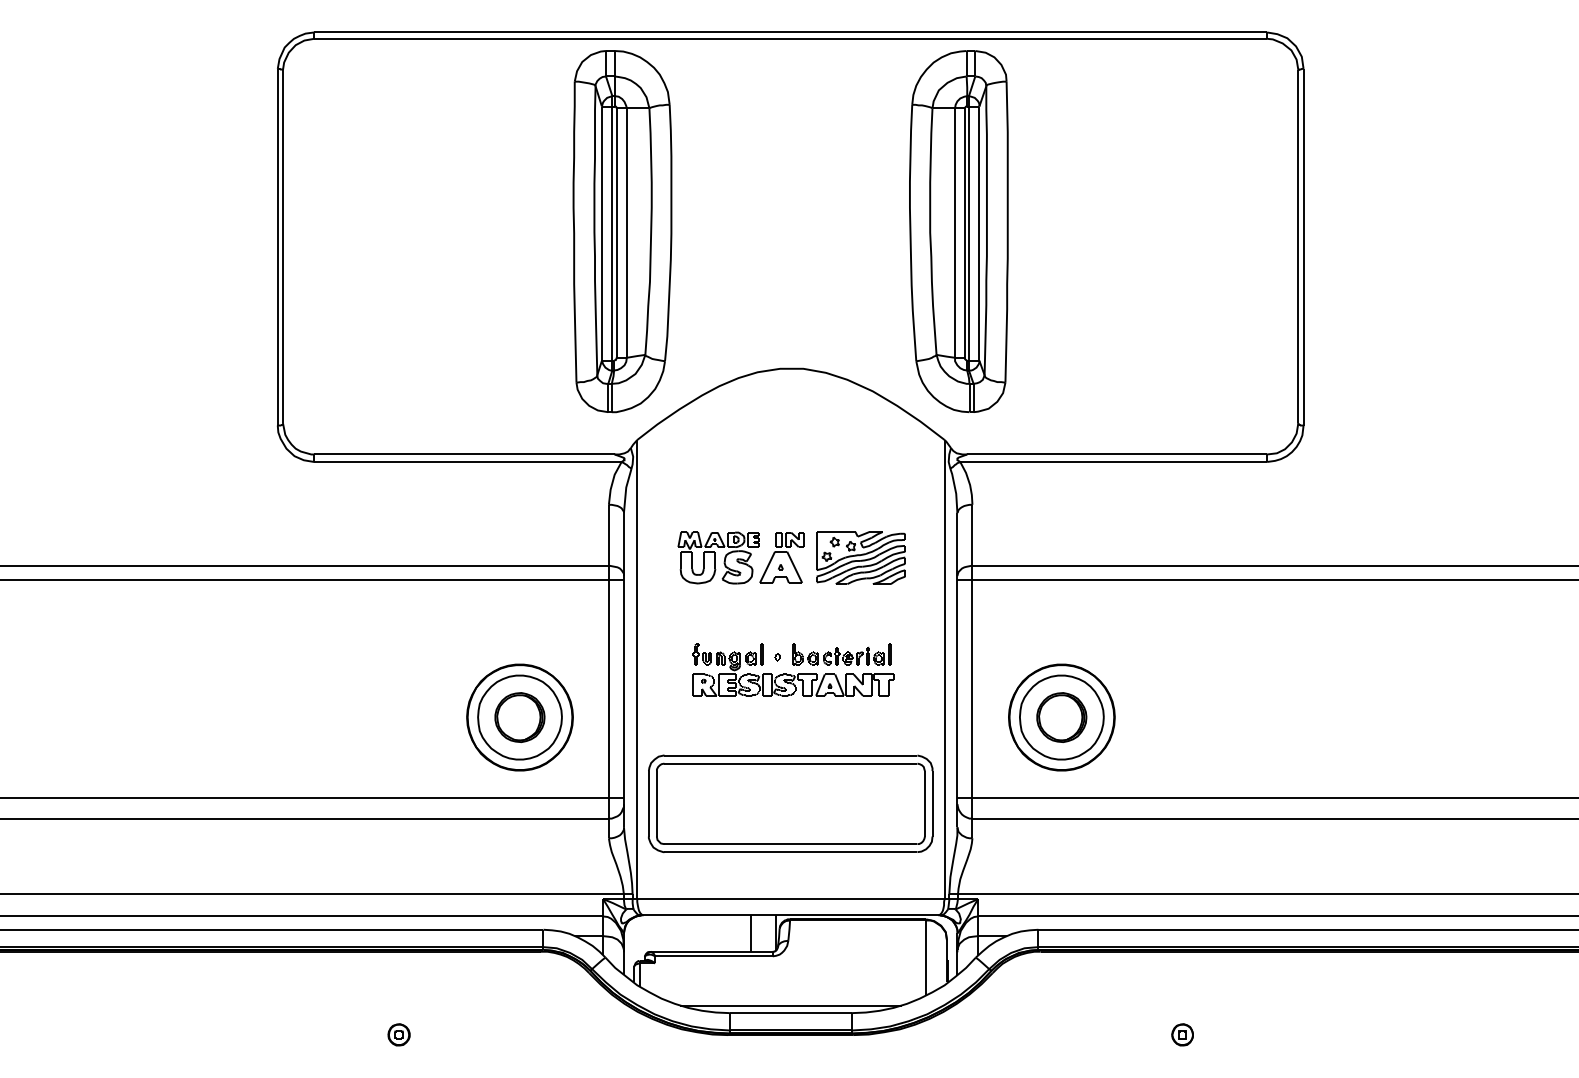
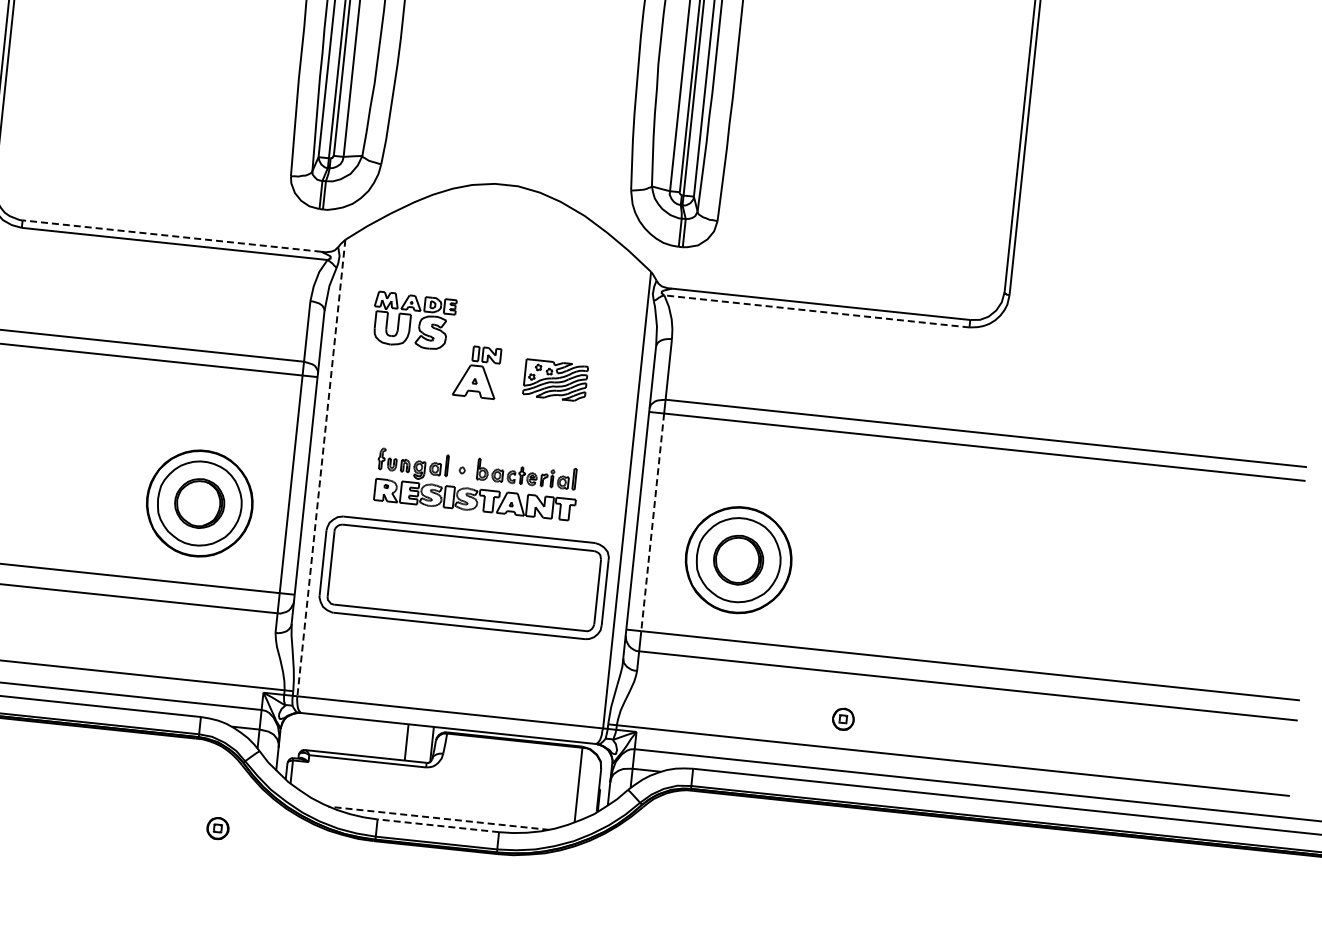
line: (463, 454) -> (171, 236), solid -> dashed
line: (1113, 462) -> (816, 311), solid -> dashed
part: (718, 557) -> (413, 320), moved
part: (860, 557) -> (555, 379), size x0.7
line: (637, 669) -> (321, 468), solid -> dashed
line: (972, 689) -> (652, 522), solid -> dashed
part: (790, 803) -> (463, 577), moved
line: (790, 1005) -> (438, 818), solid -> dashed
line: (790, 1013) -> (437, 826), solid -> dashed
part: (398, 1034) -> (217, 828), moved
part: (1182, 1034) -> (843, 718), moved

